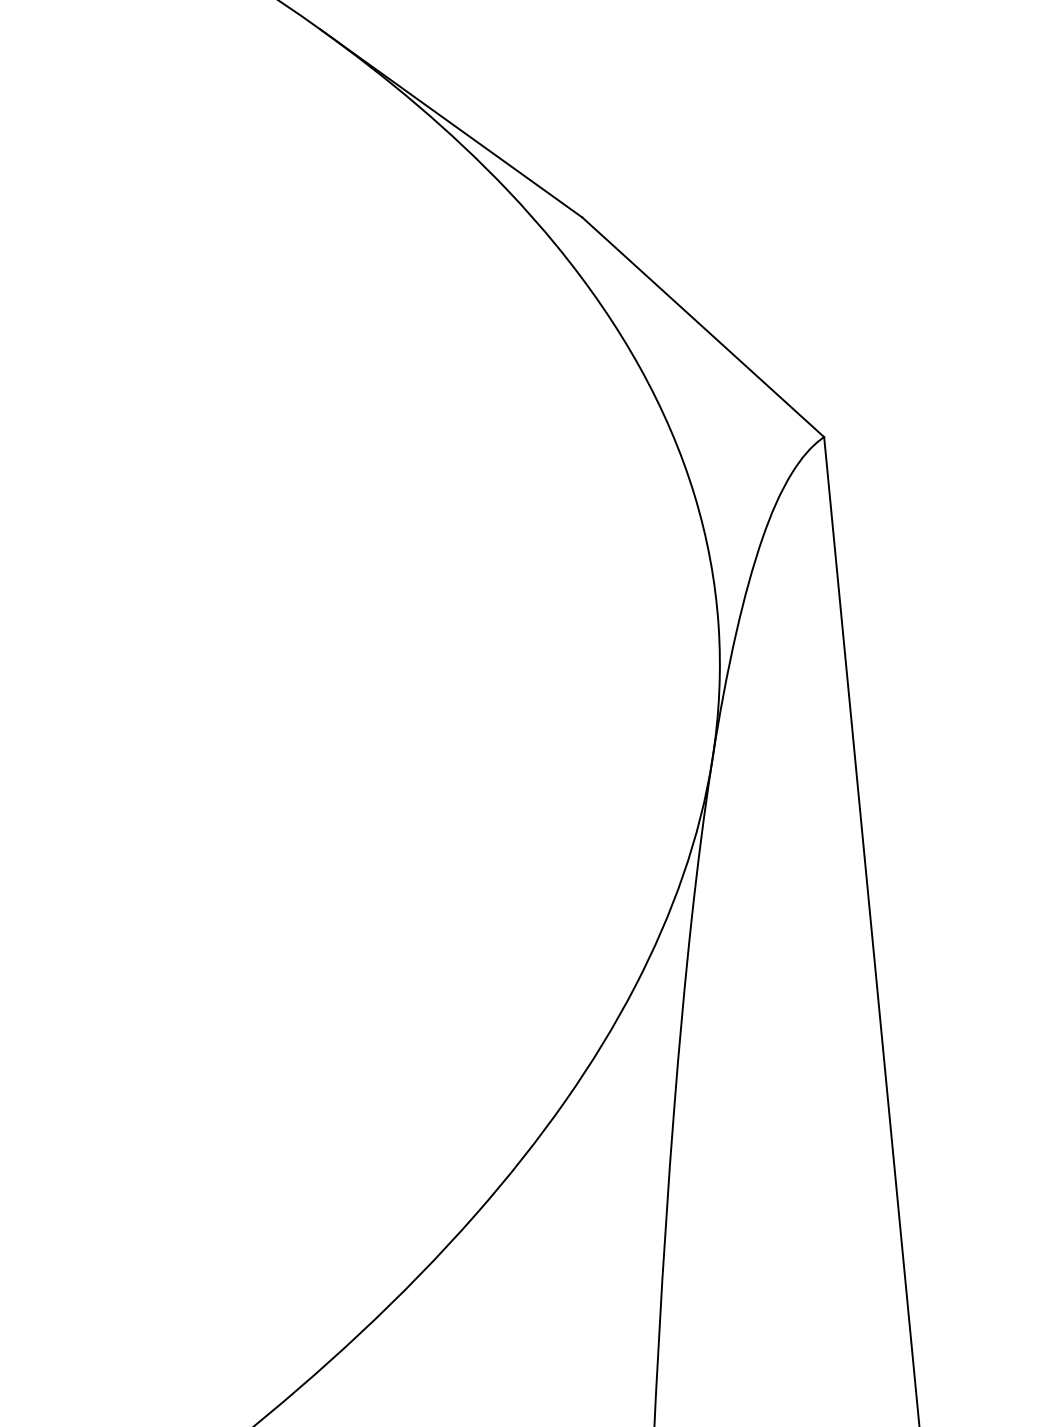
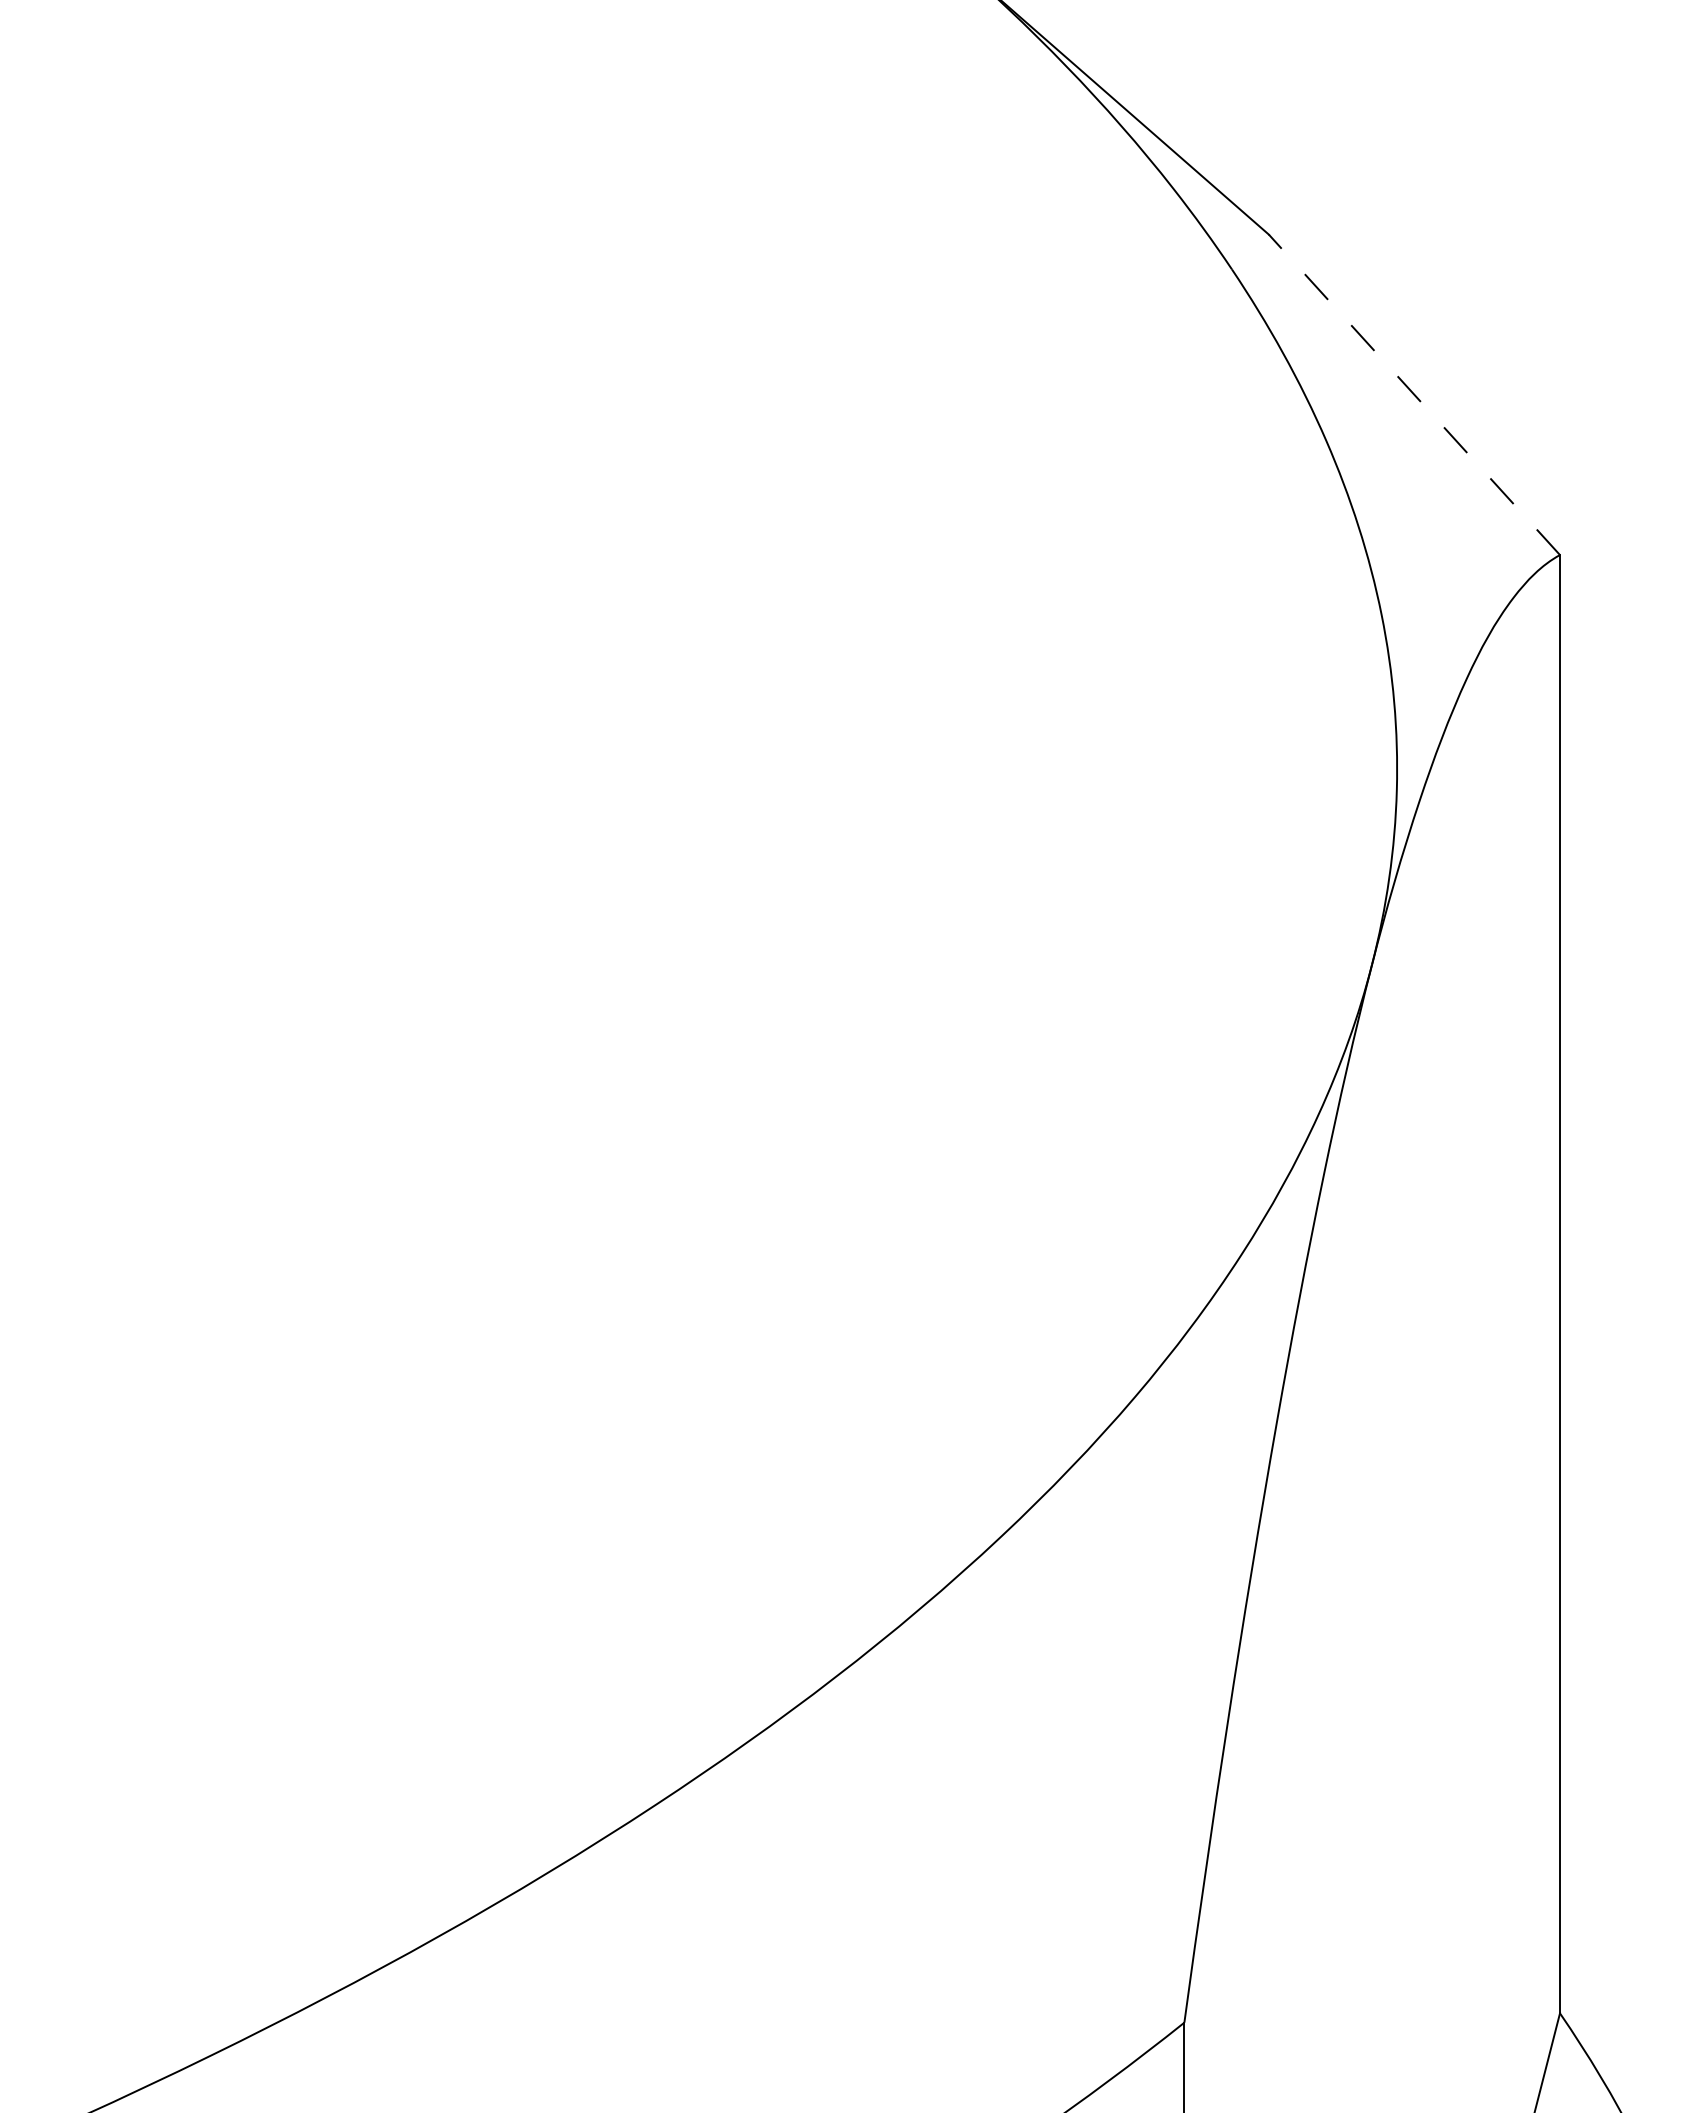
line: (703, 327) -> (1414, 394), solid -> dashed

